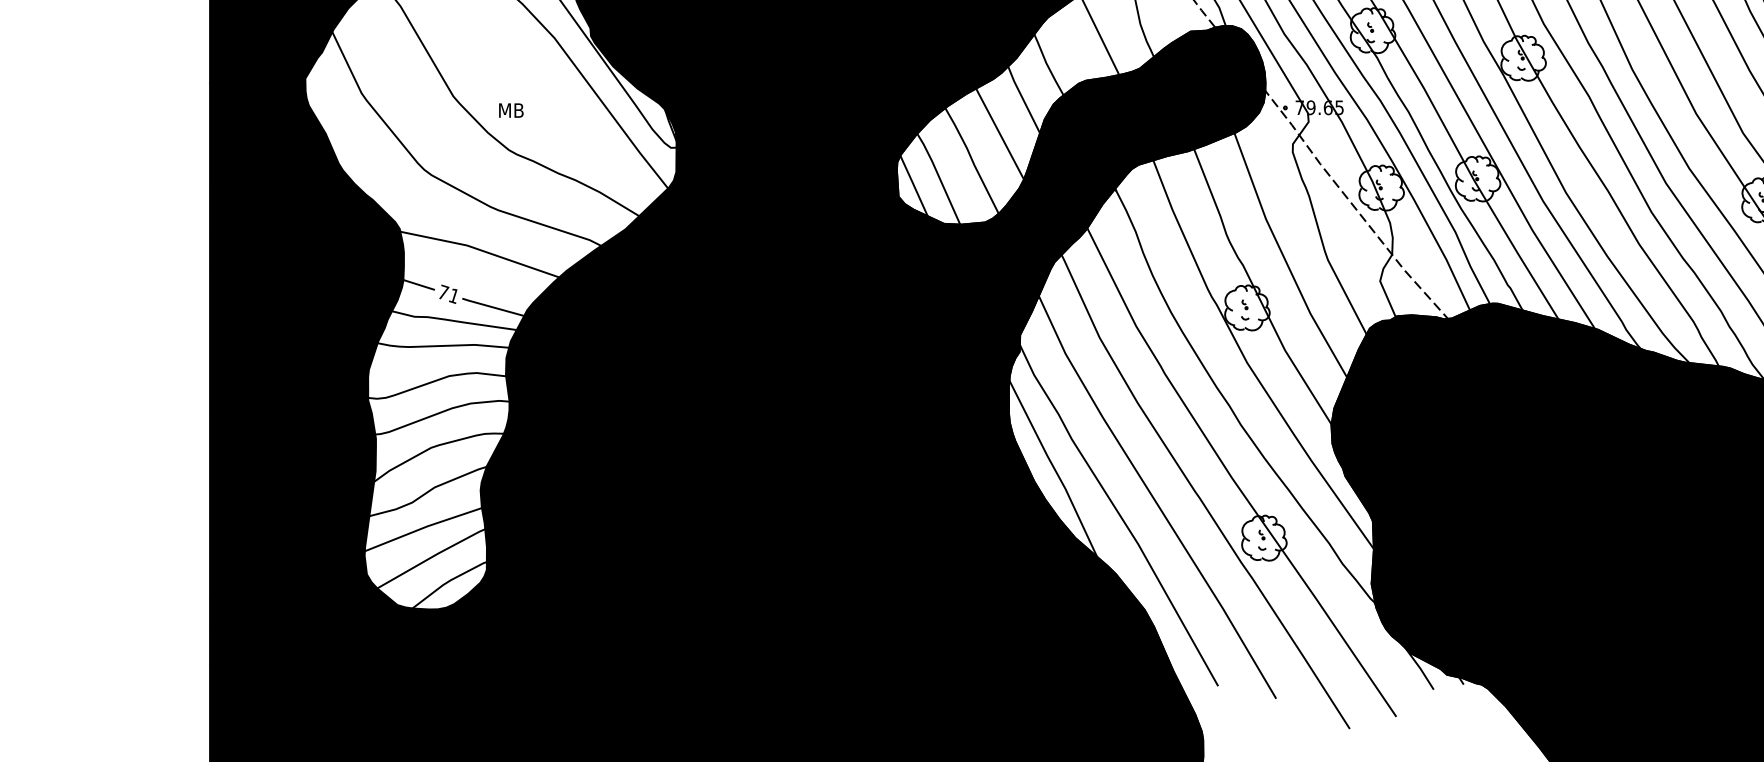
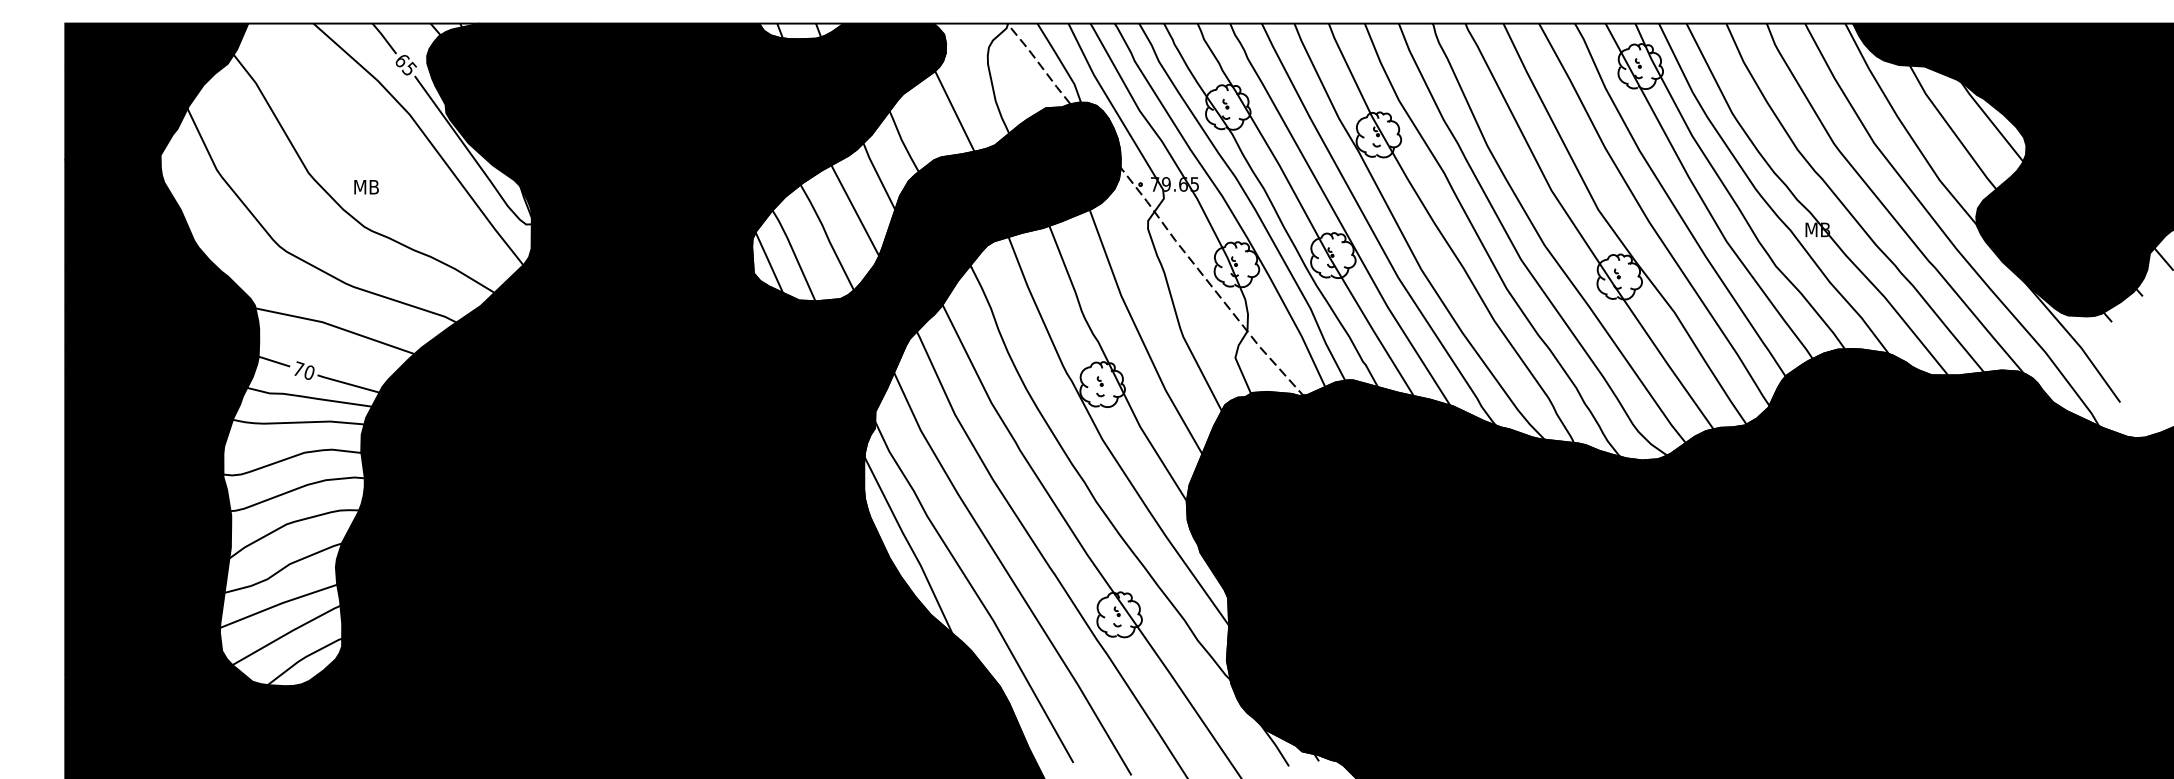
text: (454, 295) -> (309, 372), 71 -> 70

